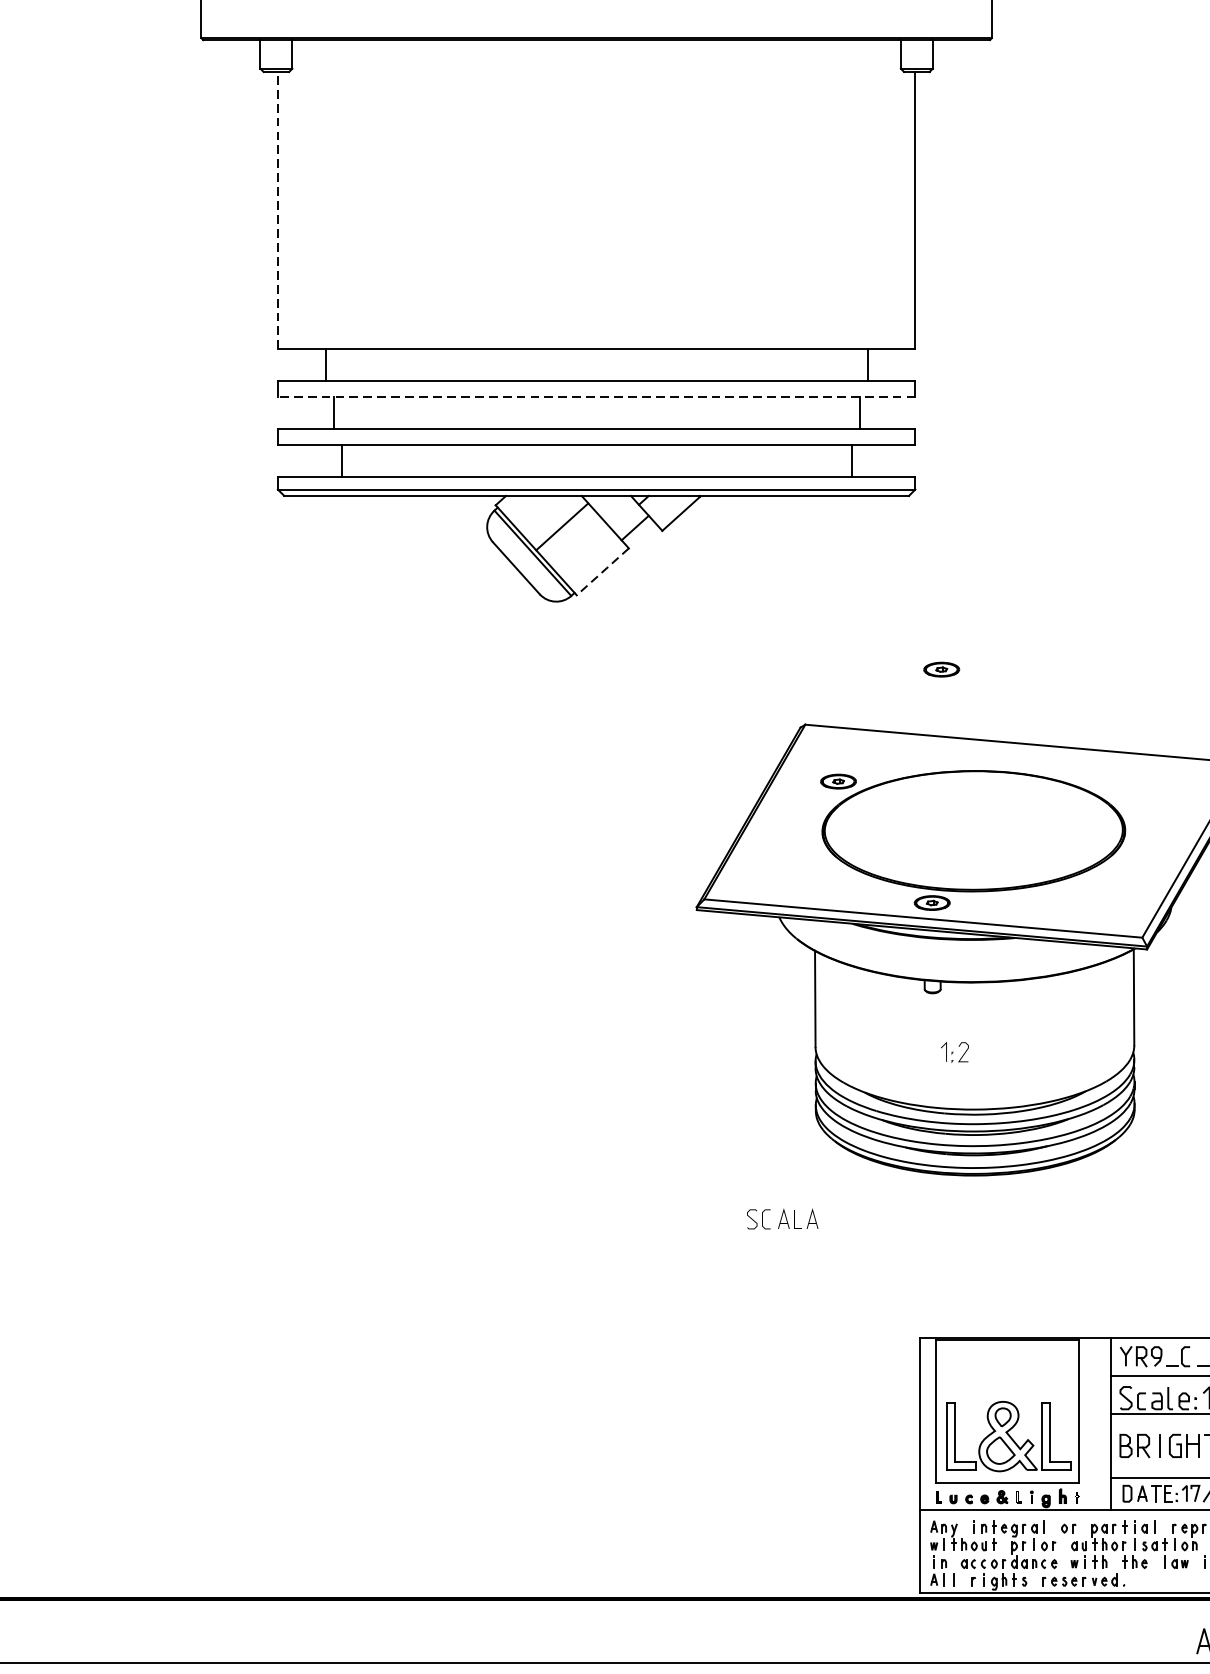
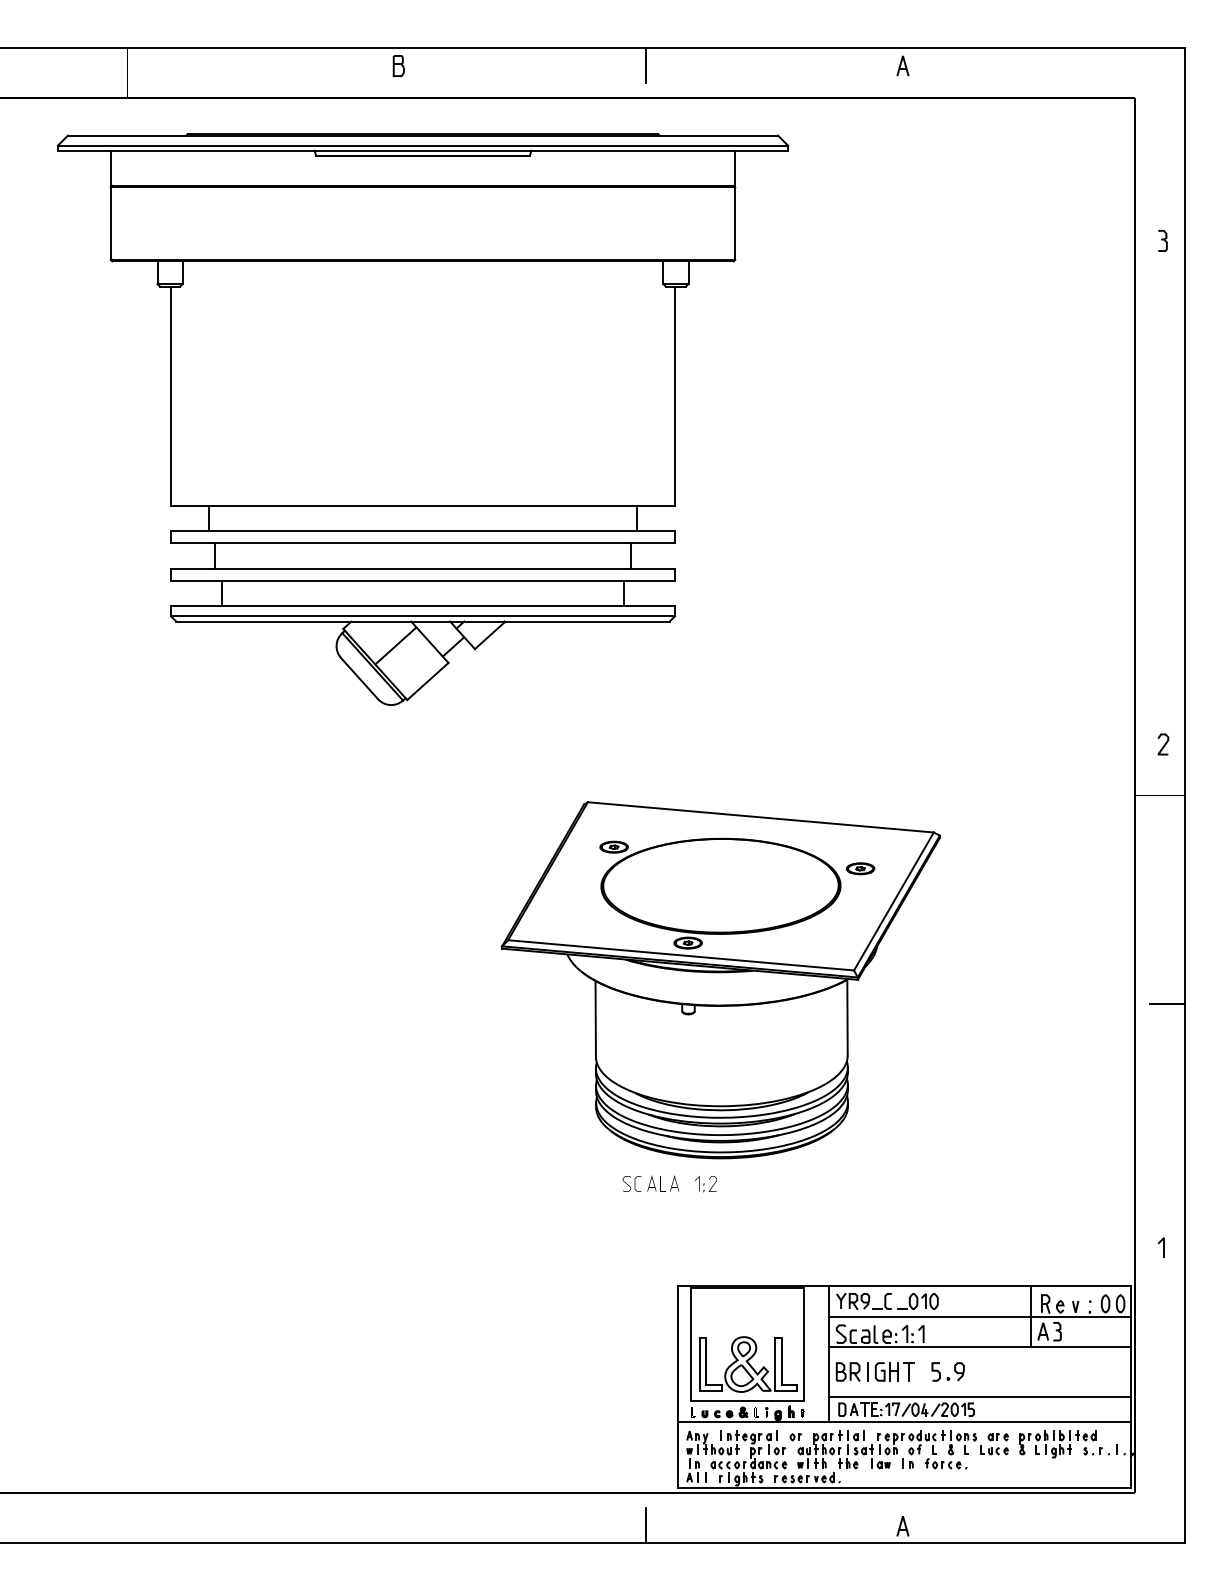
line: (278, 211) -> (171, 396), dashed -> solid
line: (597, 397) -> (423, 543), dashed -> solid
line: (602, 571) -> (427, 681), dashed -> solid
part: (941, 669) -> (860, 868), moved
part: (954, 1052) -> (705, 1184), moved
part: (782, 1218) -> (650, 1183), moved
line: (879, 1640) -> (646, 1525), added

